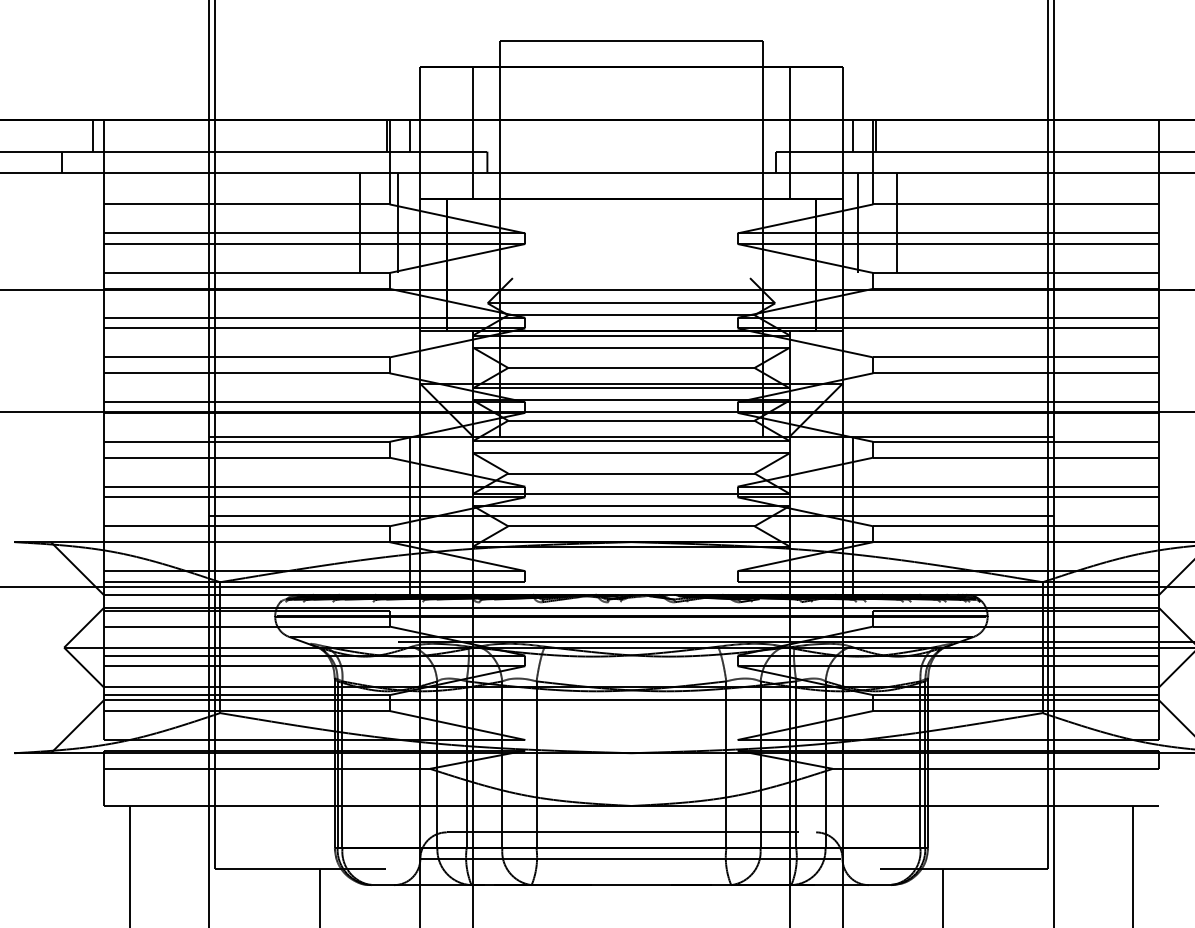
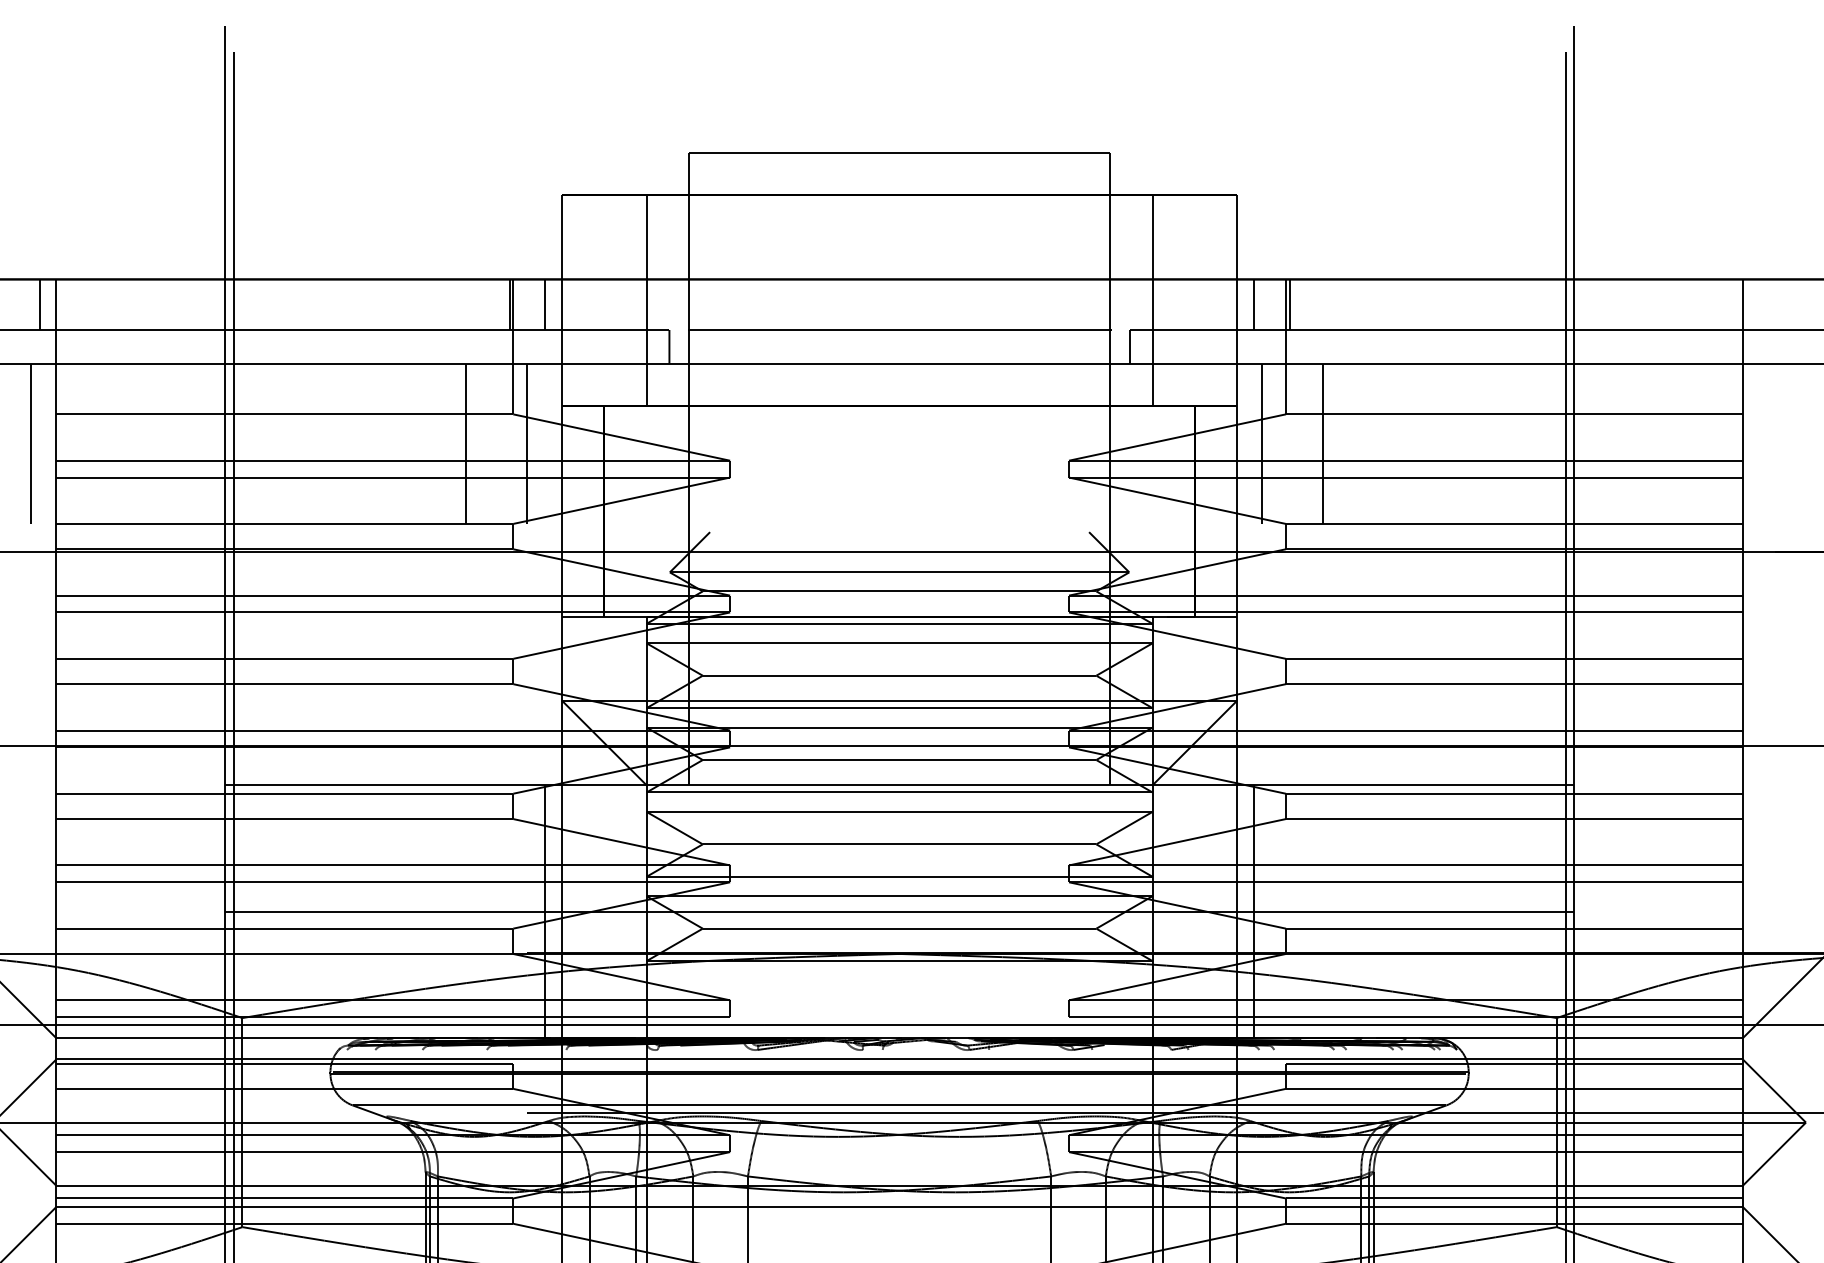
line: (631, 151) -> (899, 329), added
line: (88, 222) -> (32, 443), added

